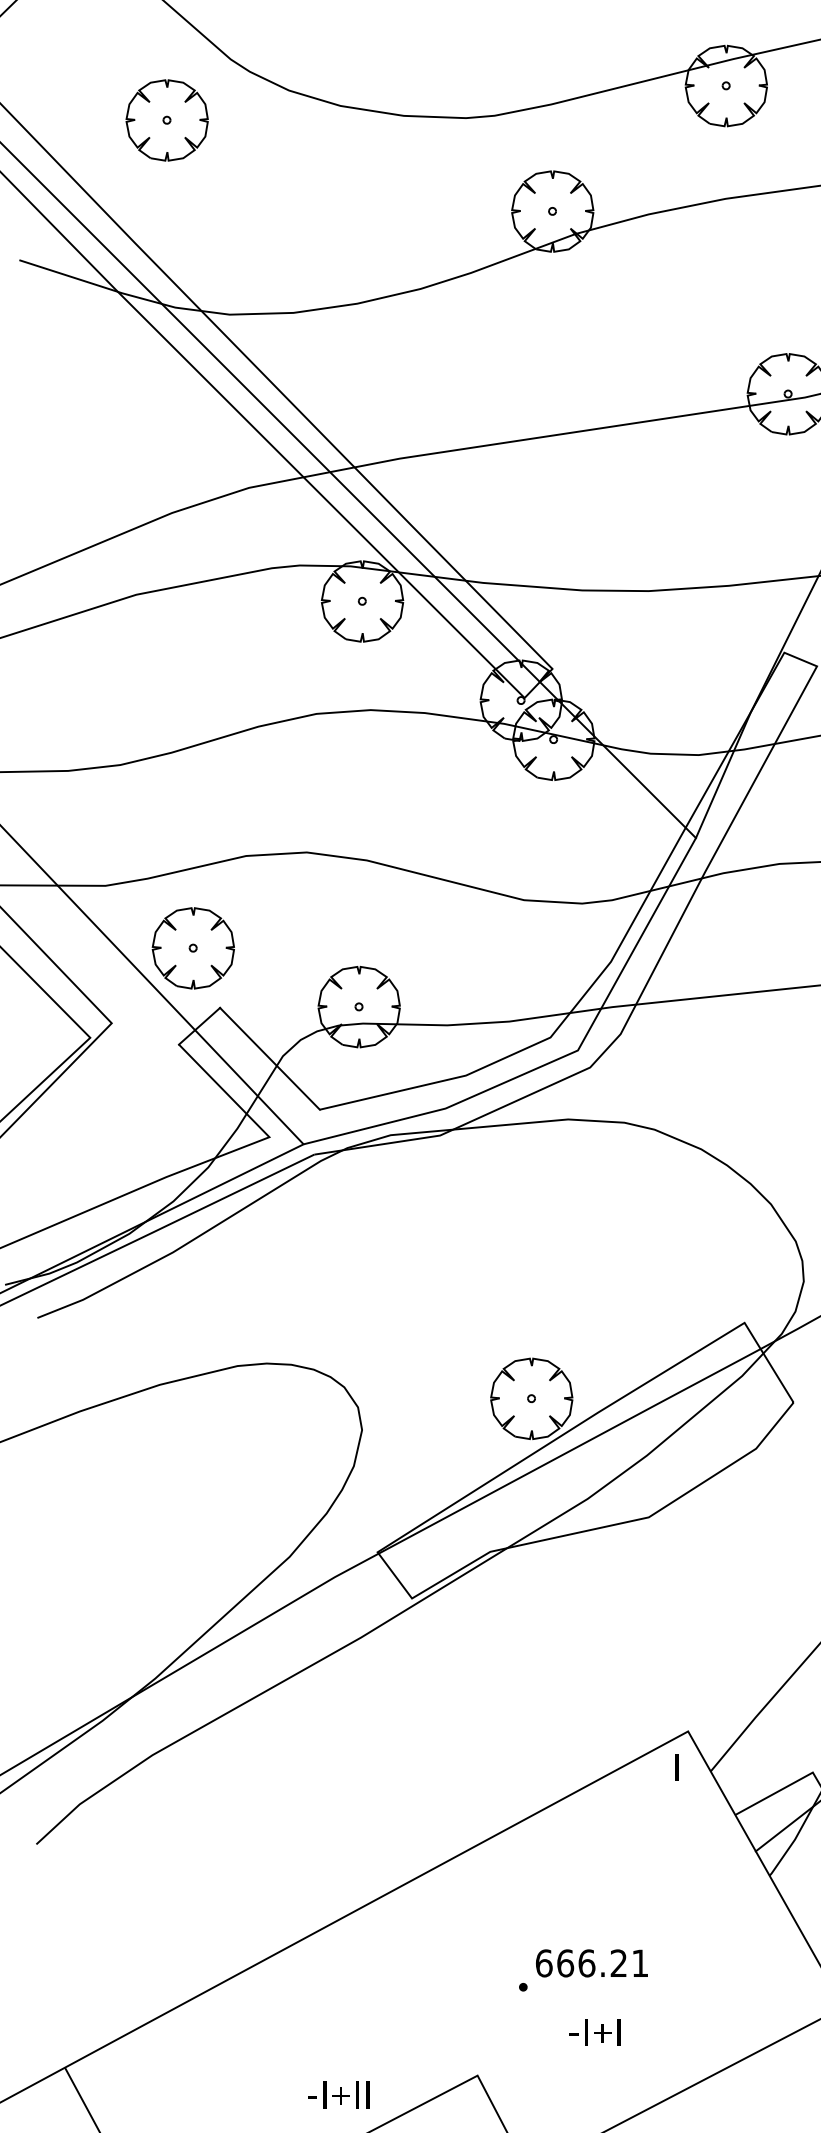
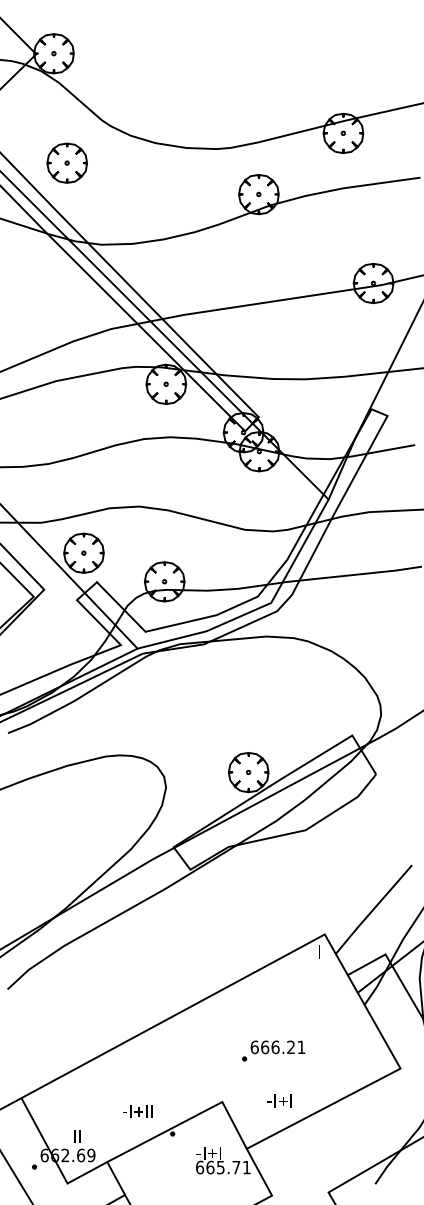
part: (165, 118) -> (66, 162), moved
text: (595, 2031) -> (279, 1100), moved
text: (338, 2095) -> (137, 1111), moved

